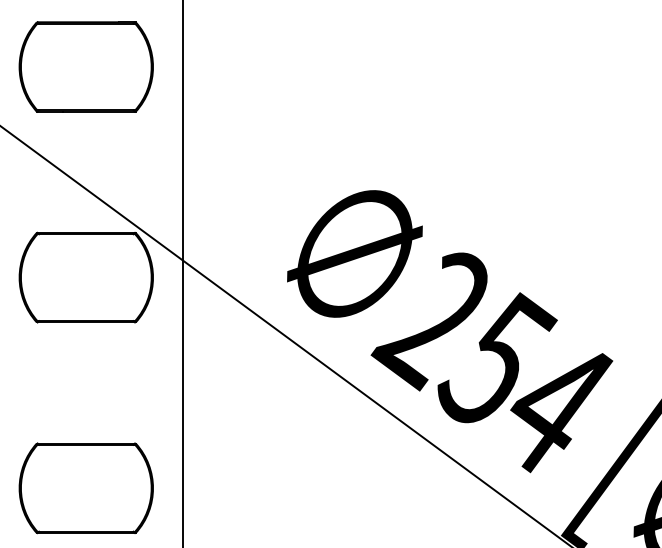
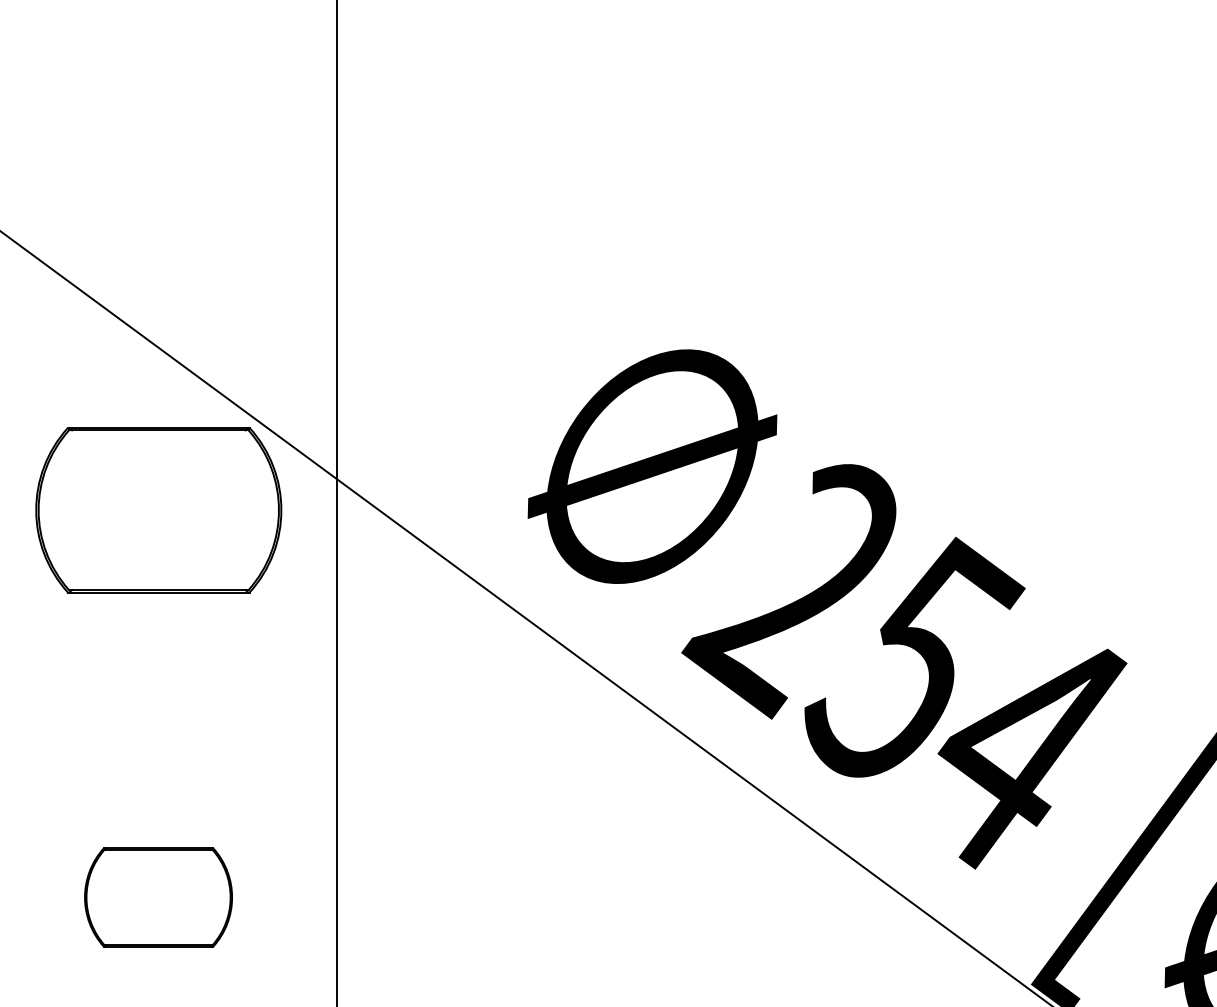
part: (85, 66) -> (157, 122), removed
part: (85, 488) -> (157, 897), size x0.6

